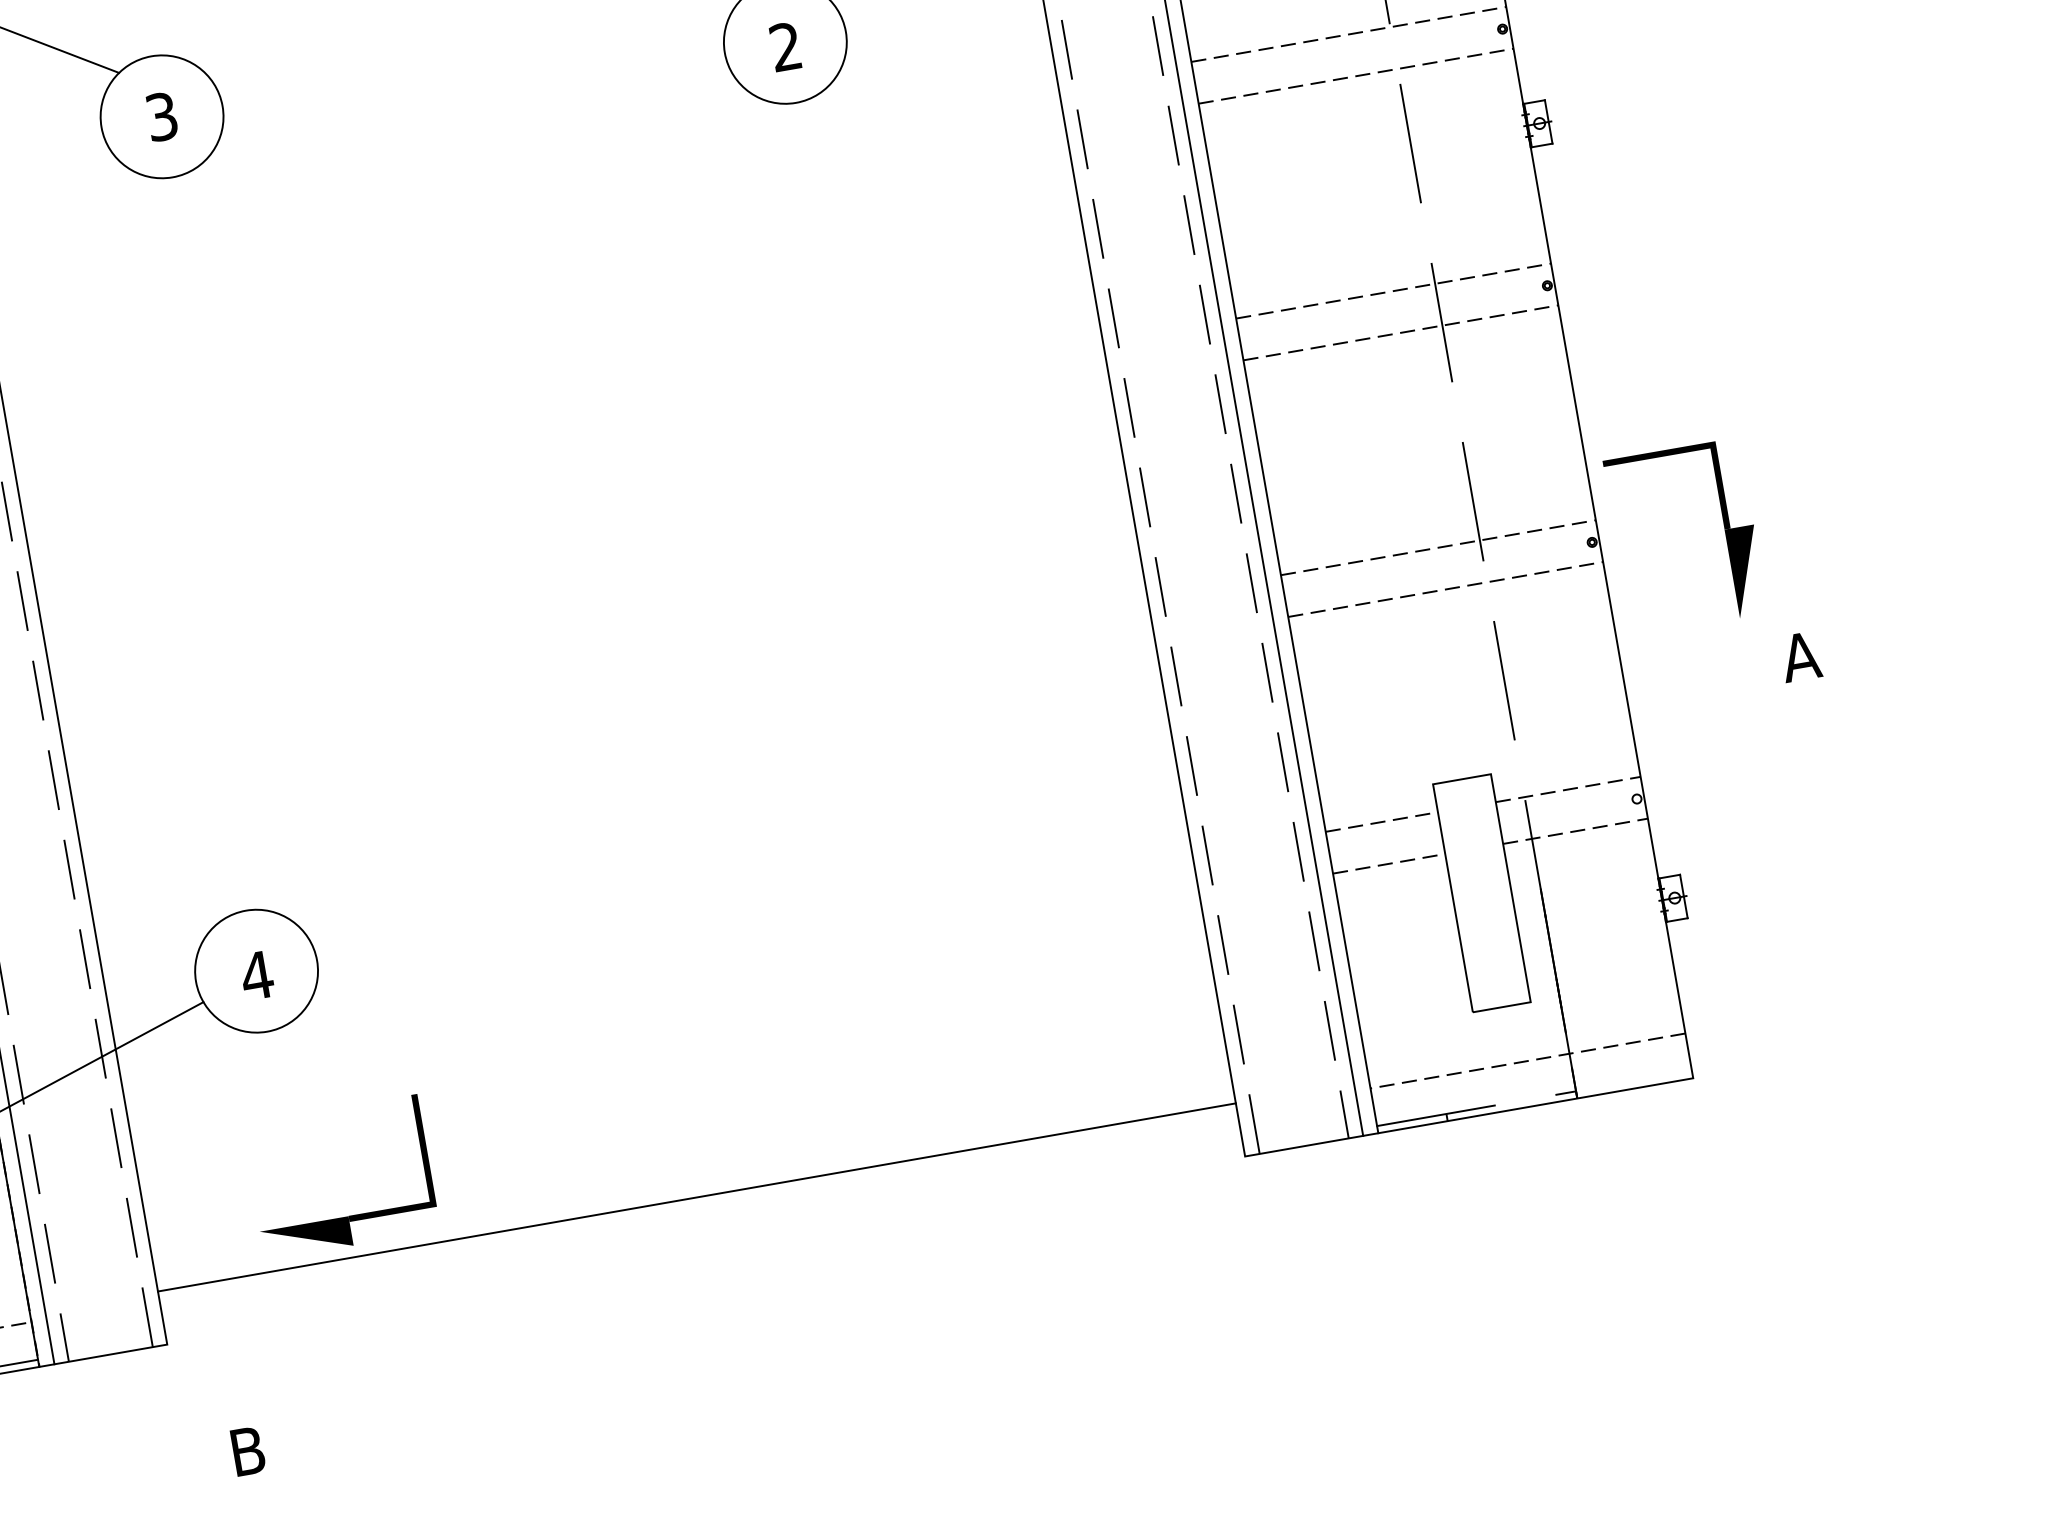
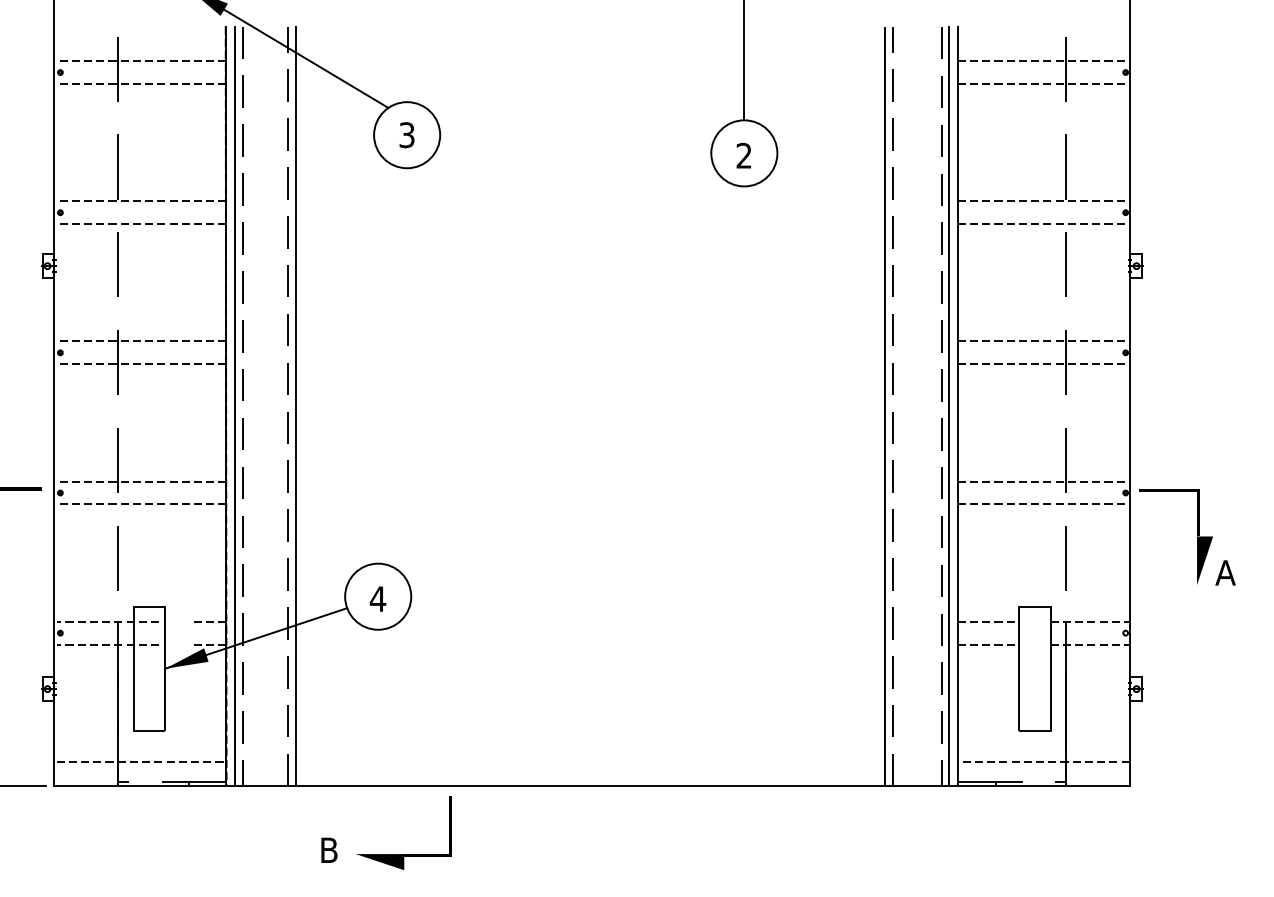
part: (1725, 529) -> (1197, 536), moved
line: (696, 1197) -> (590, 786), moved
part: (347, 1217) -> (403, 854), moved

